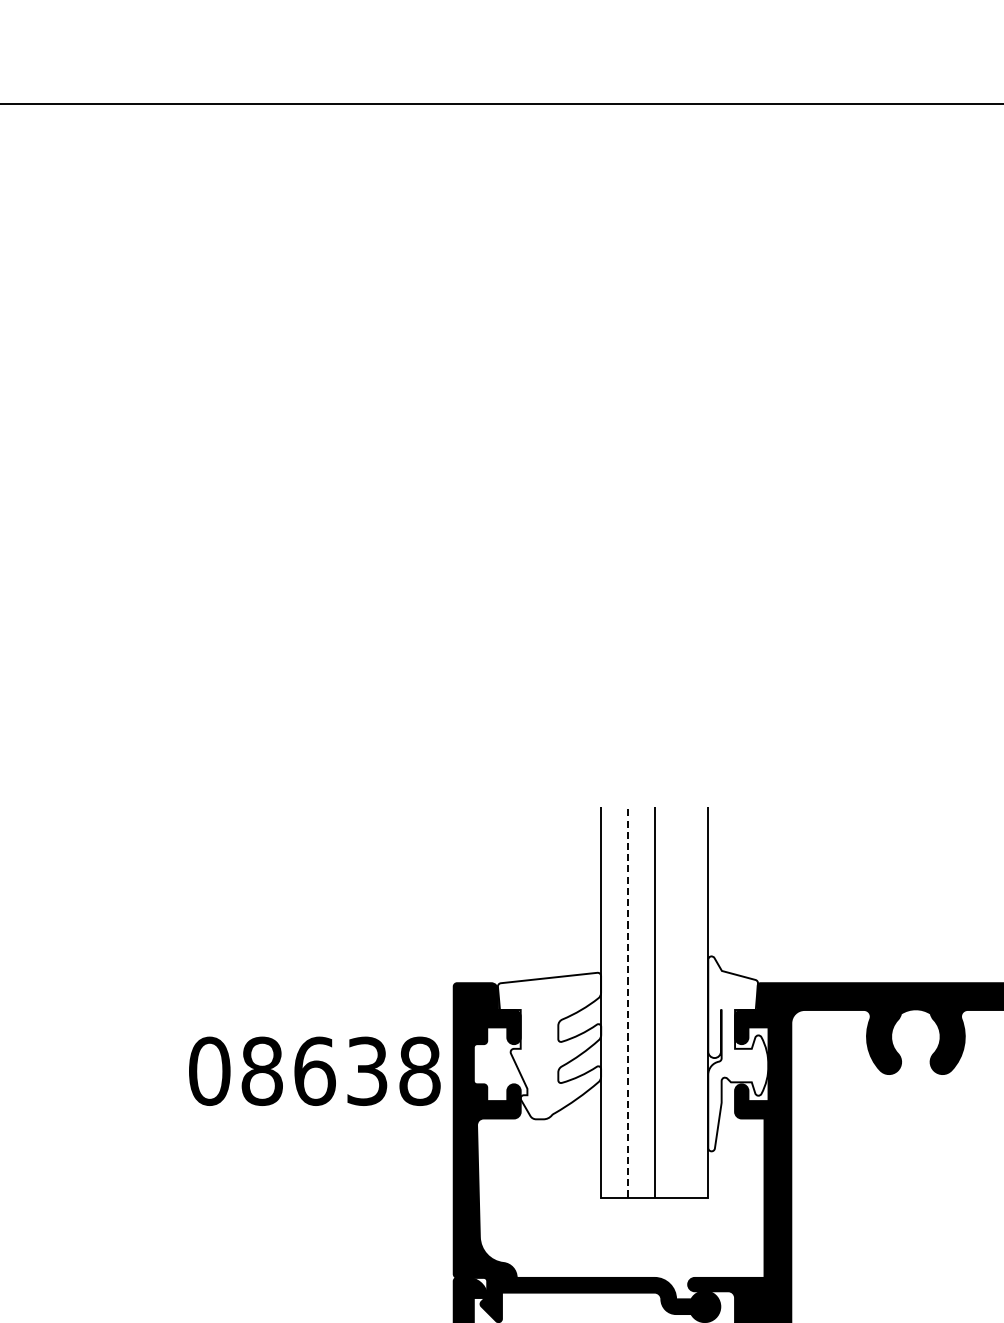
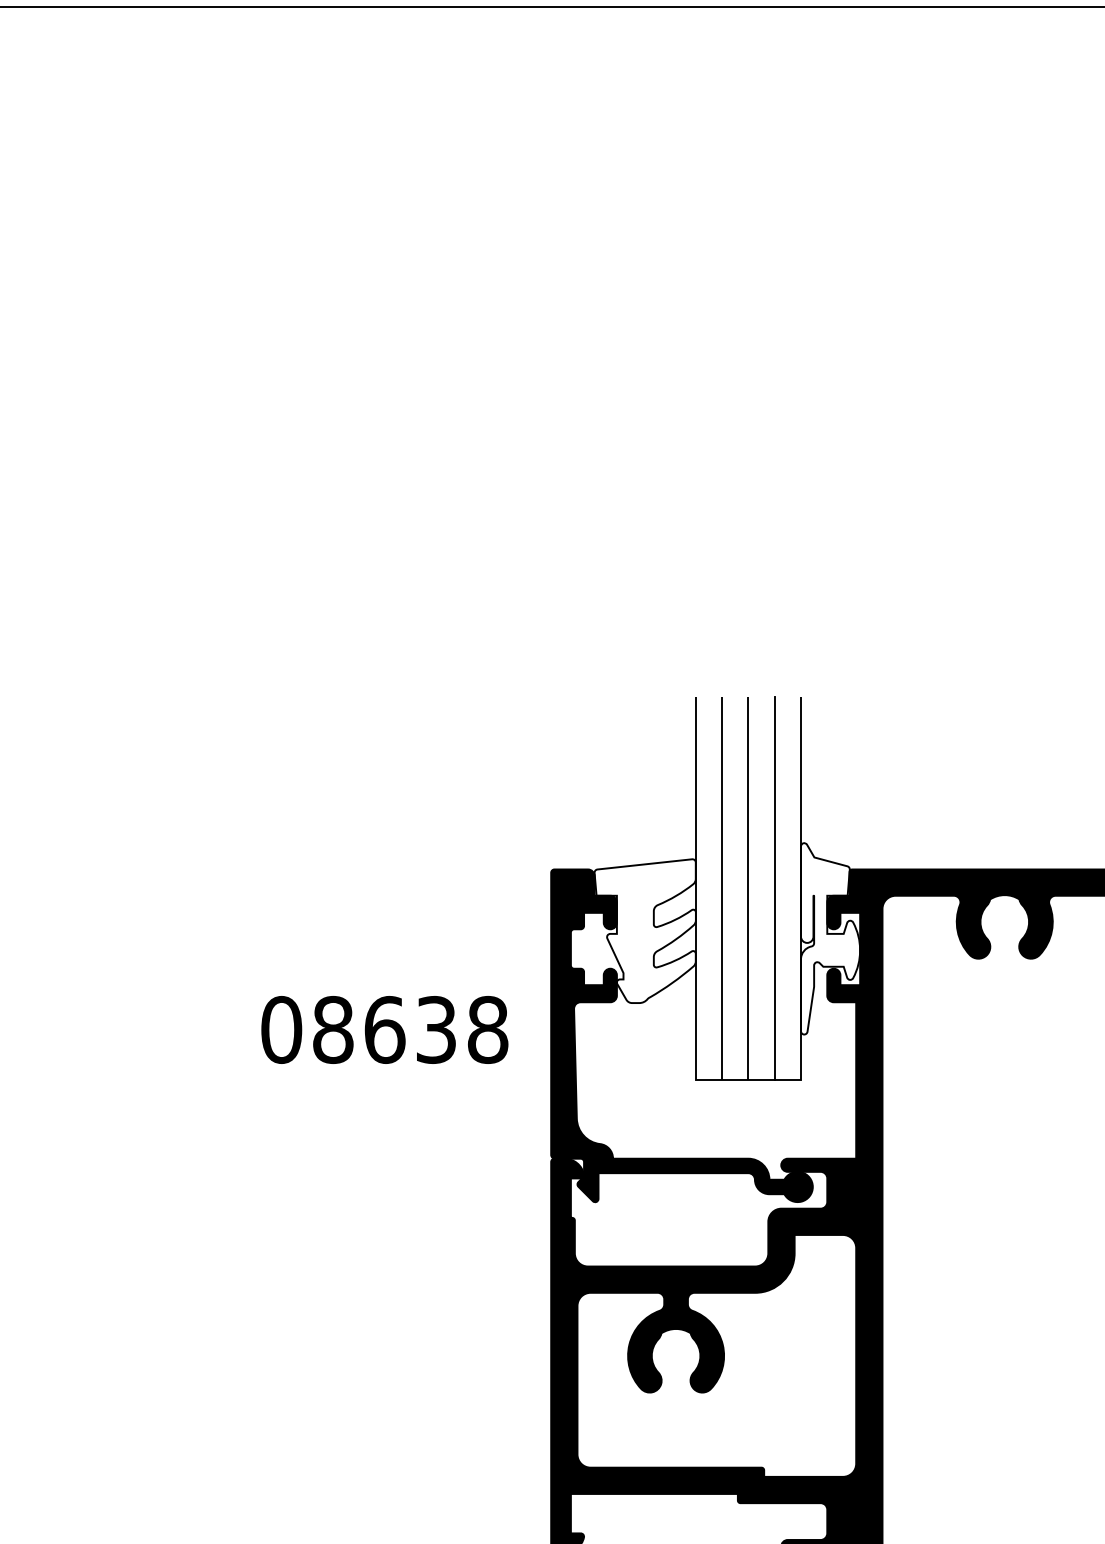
line: (681, 1001) -> (774, 887), added
line: (628, 1002) -> (722, 888), dashed -> solid
text: (314, 1070) -> (384, 1029), moved

